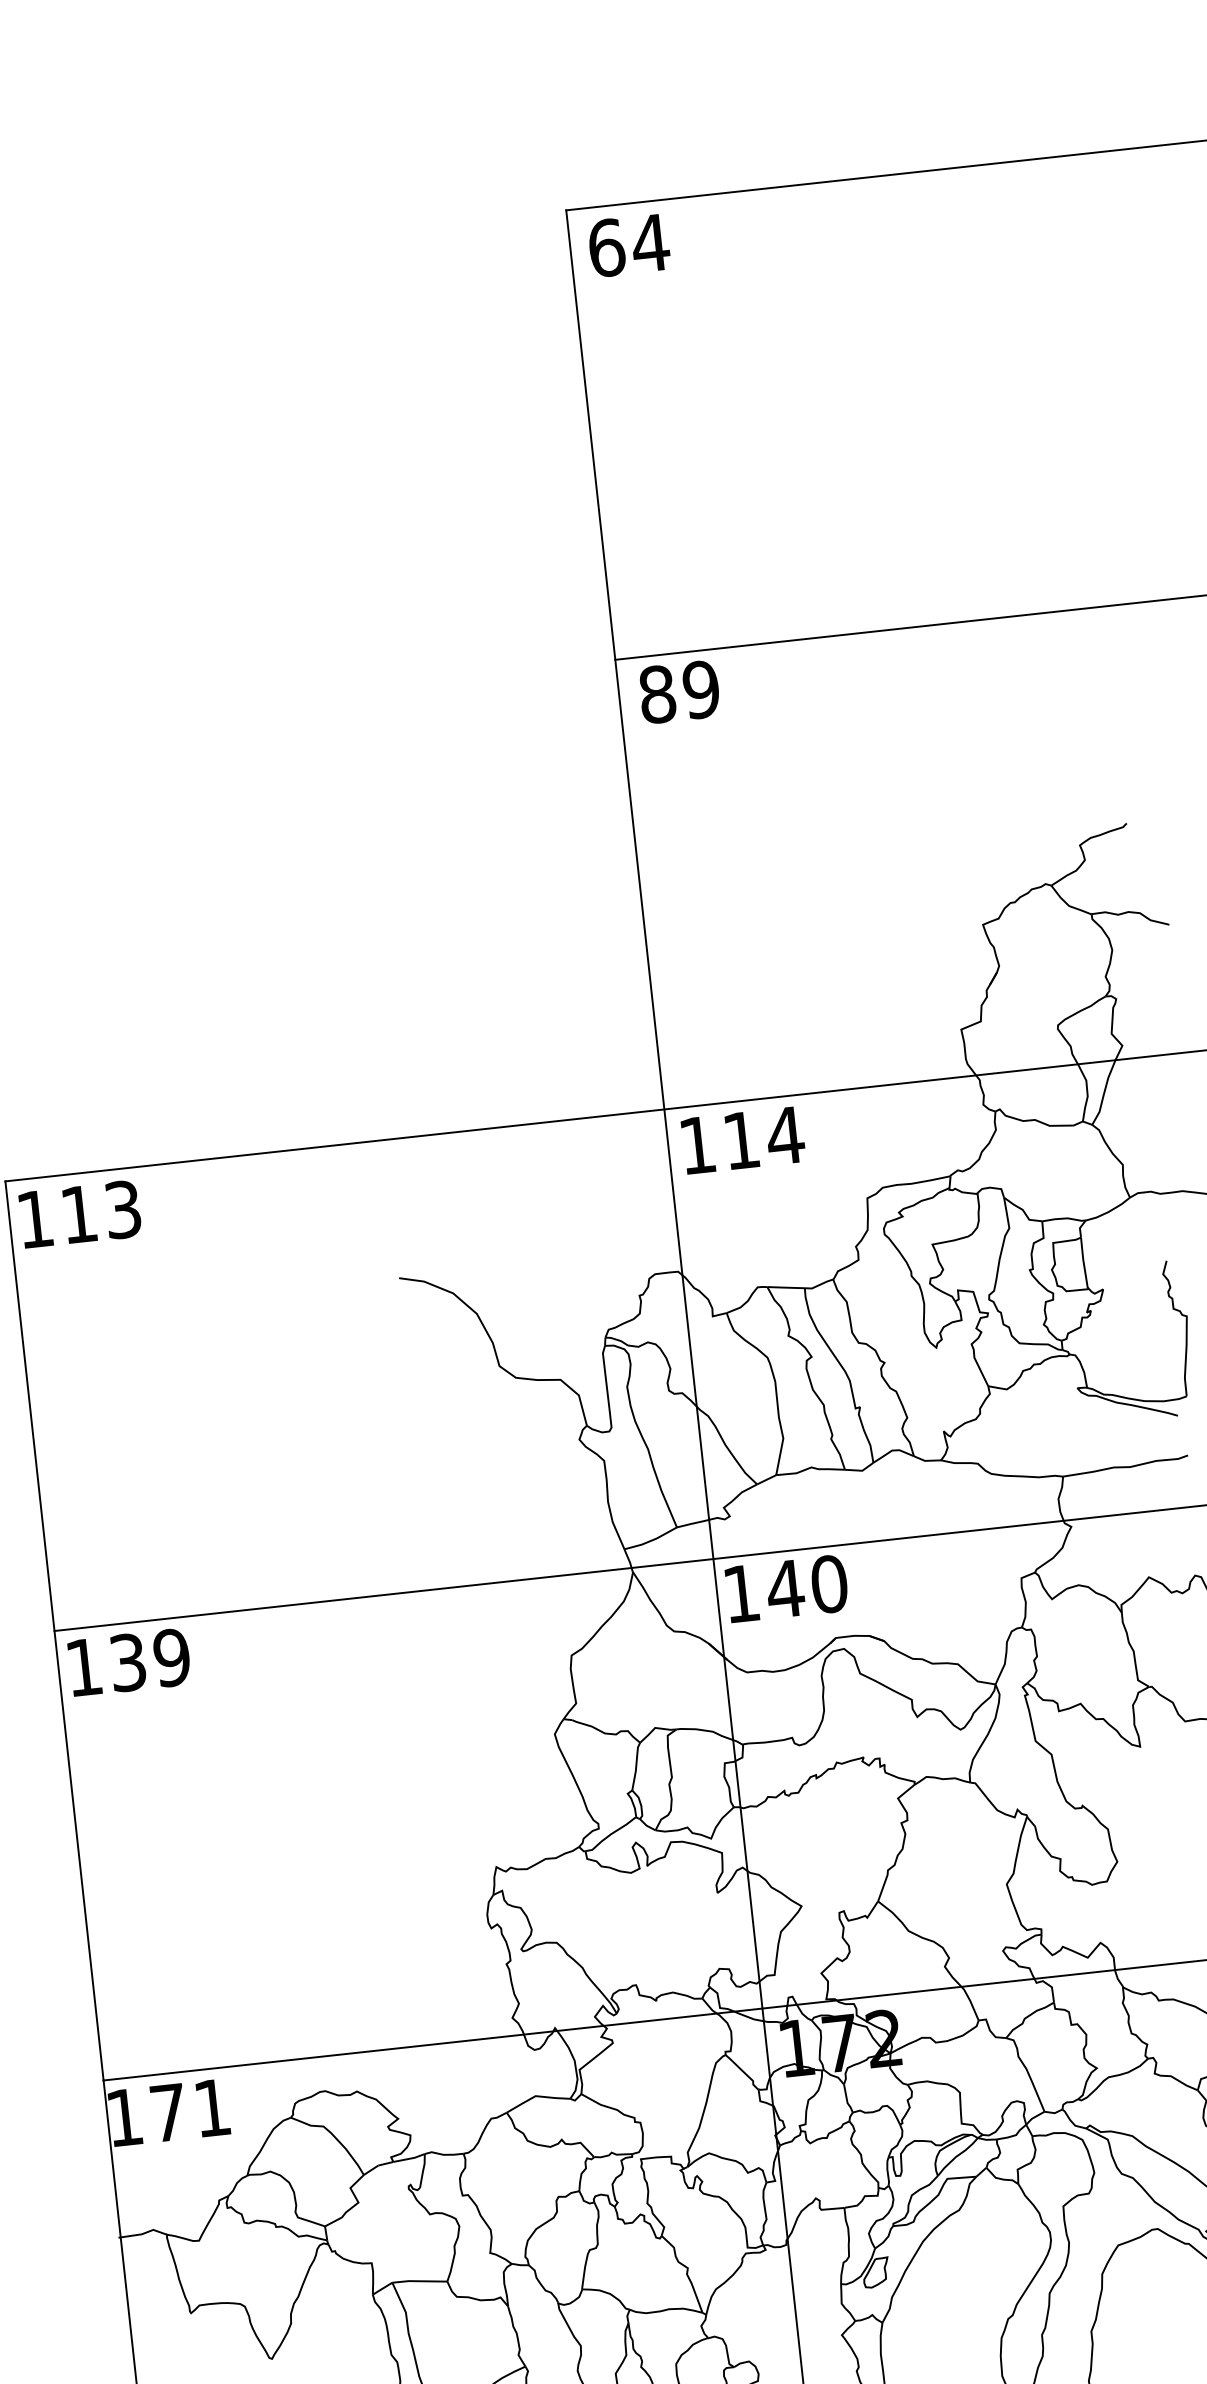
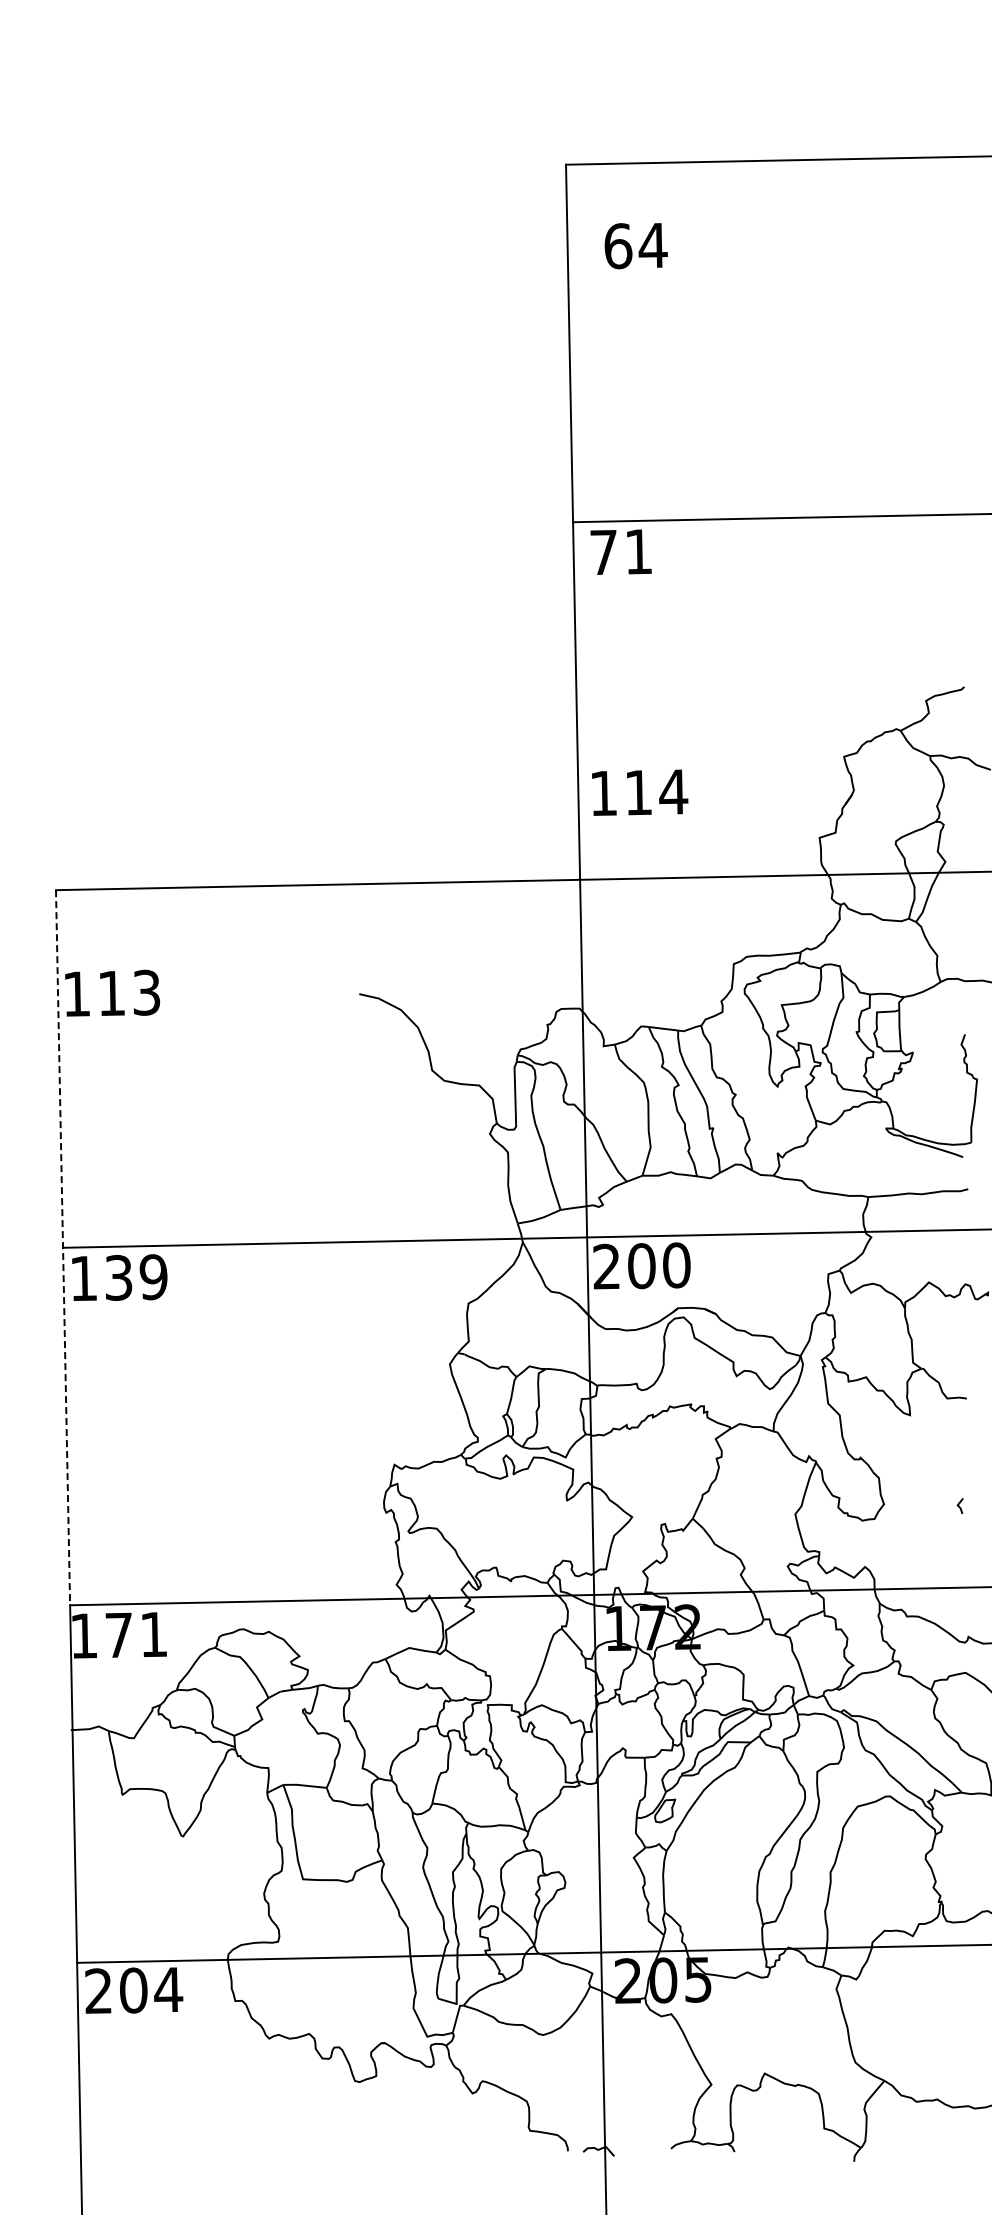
text: (628, 246) -> (635, 246), moved
text: (679, 691) -> (621, 551), 89 -> 71
text: (743, 1140) -> (640, 792), moved
text: (80, 1213) -> (112, 992), moved
text: (763, 1591) -> (624, 1266), 140 -> 200
line: (55, 1630) -> (63, 1247), solid -> dashed

